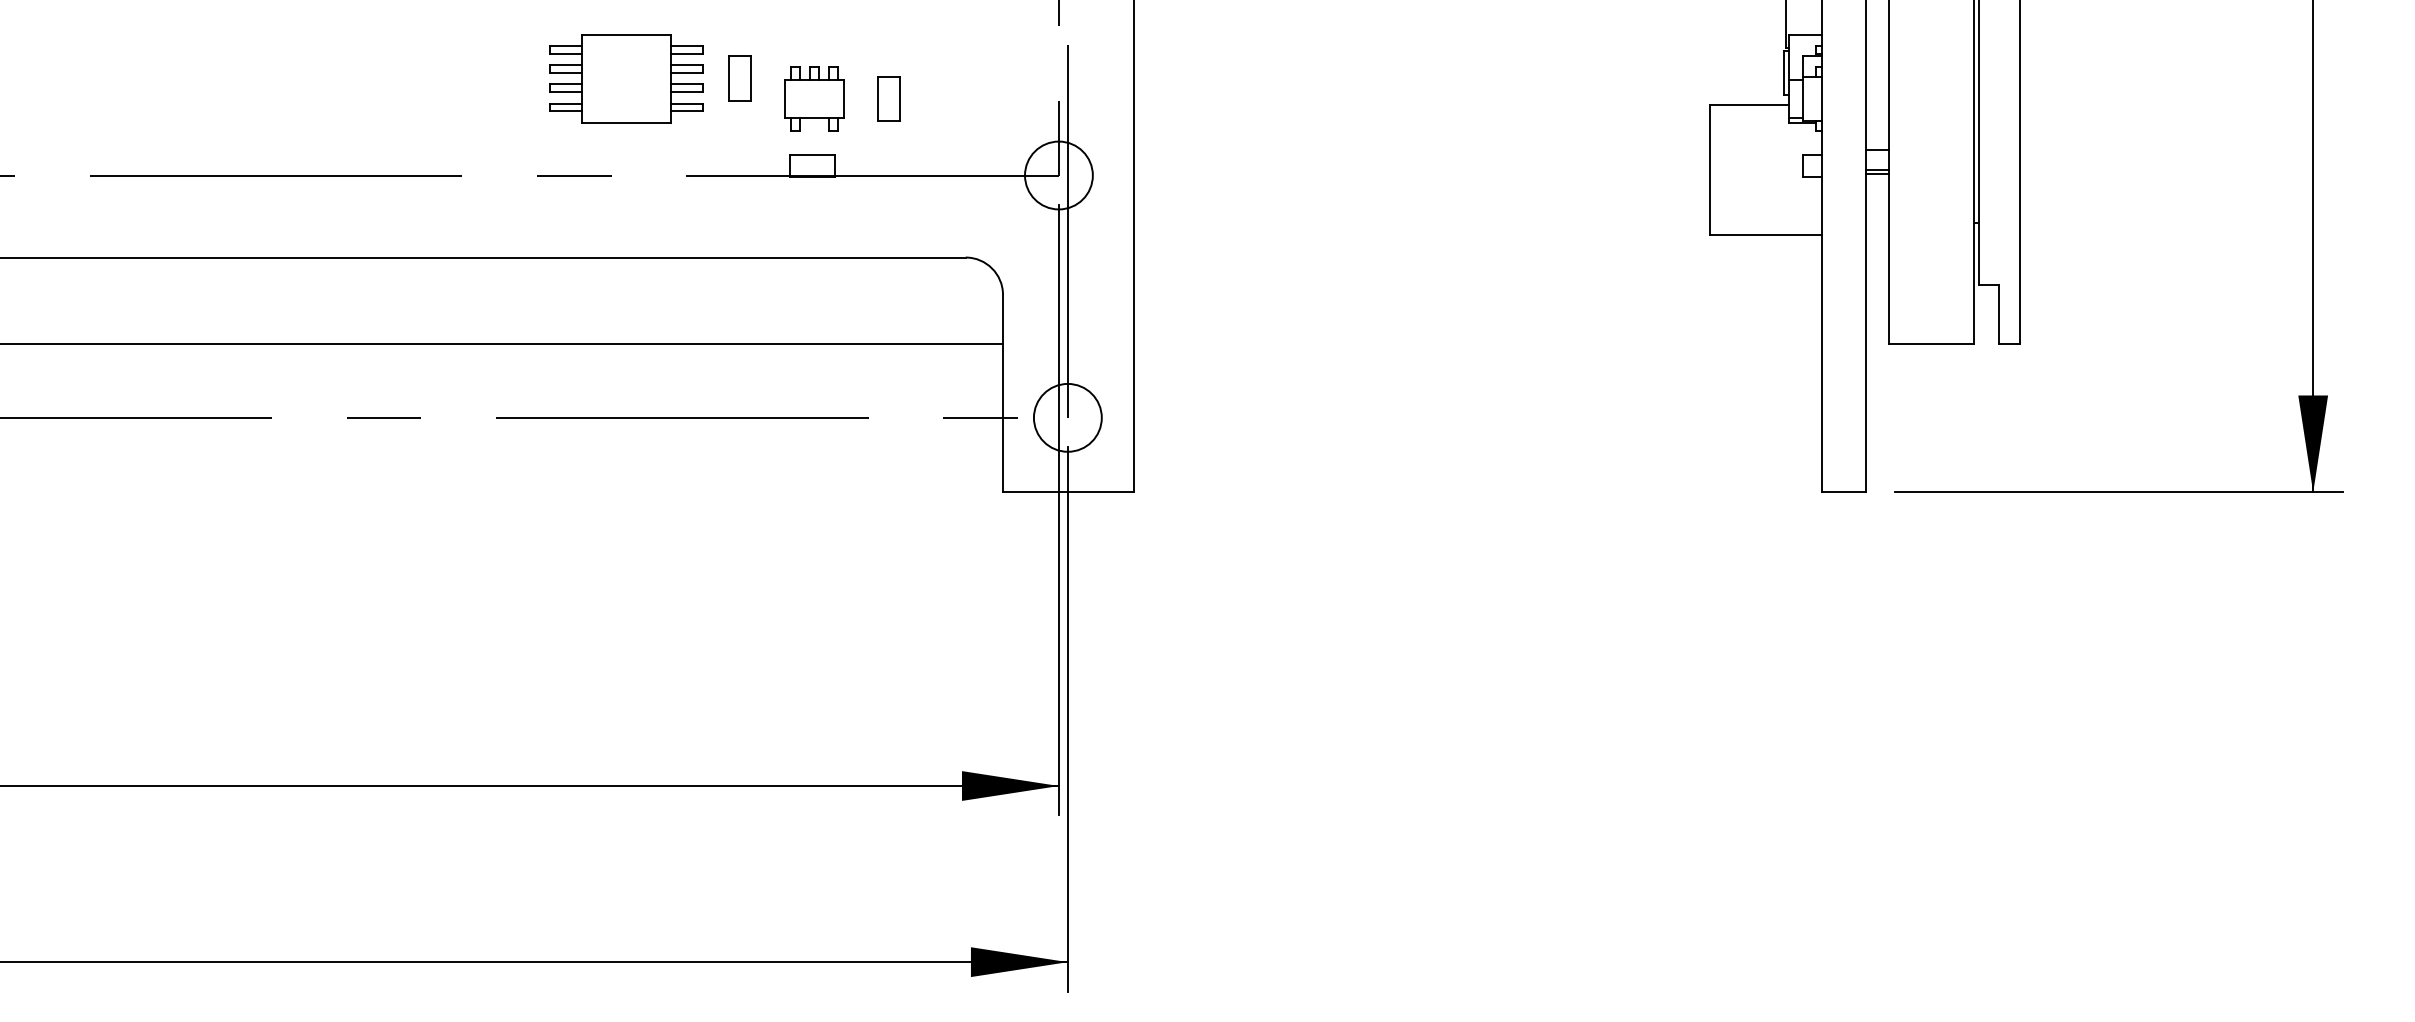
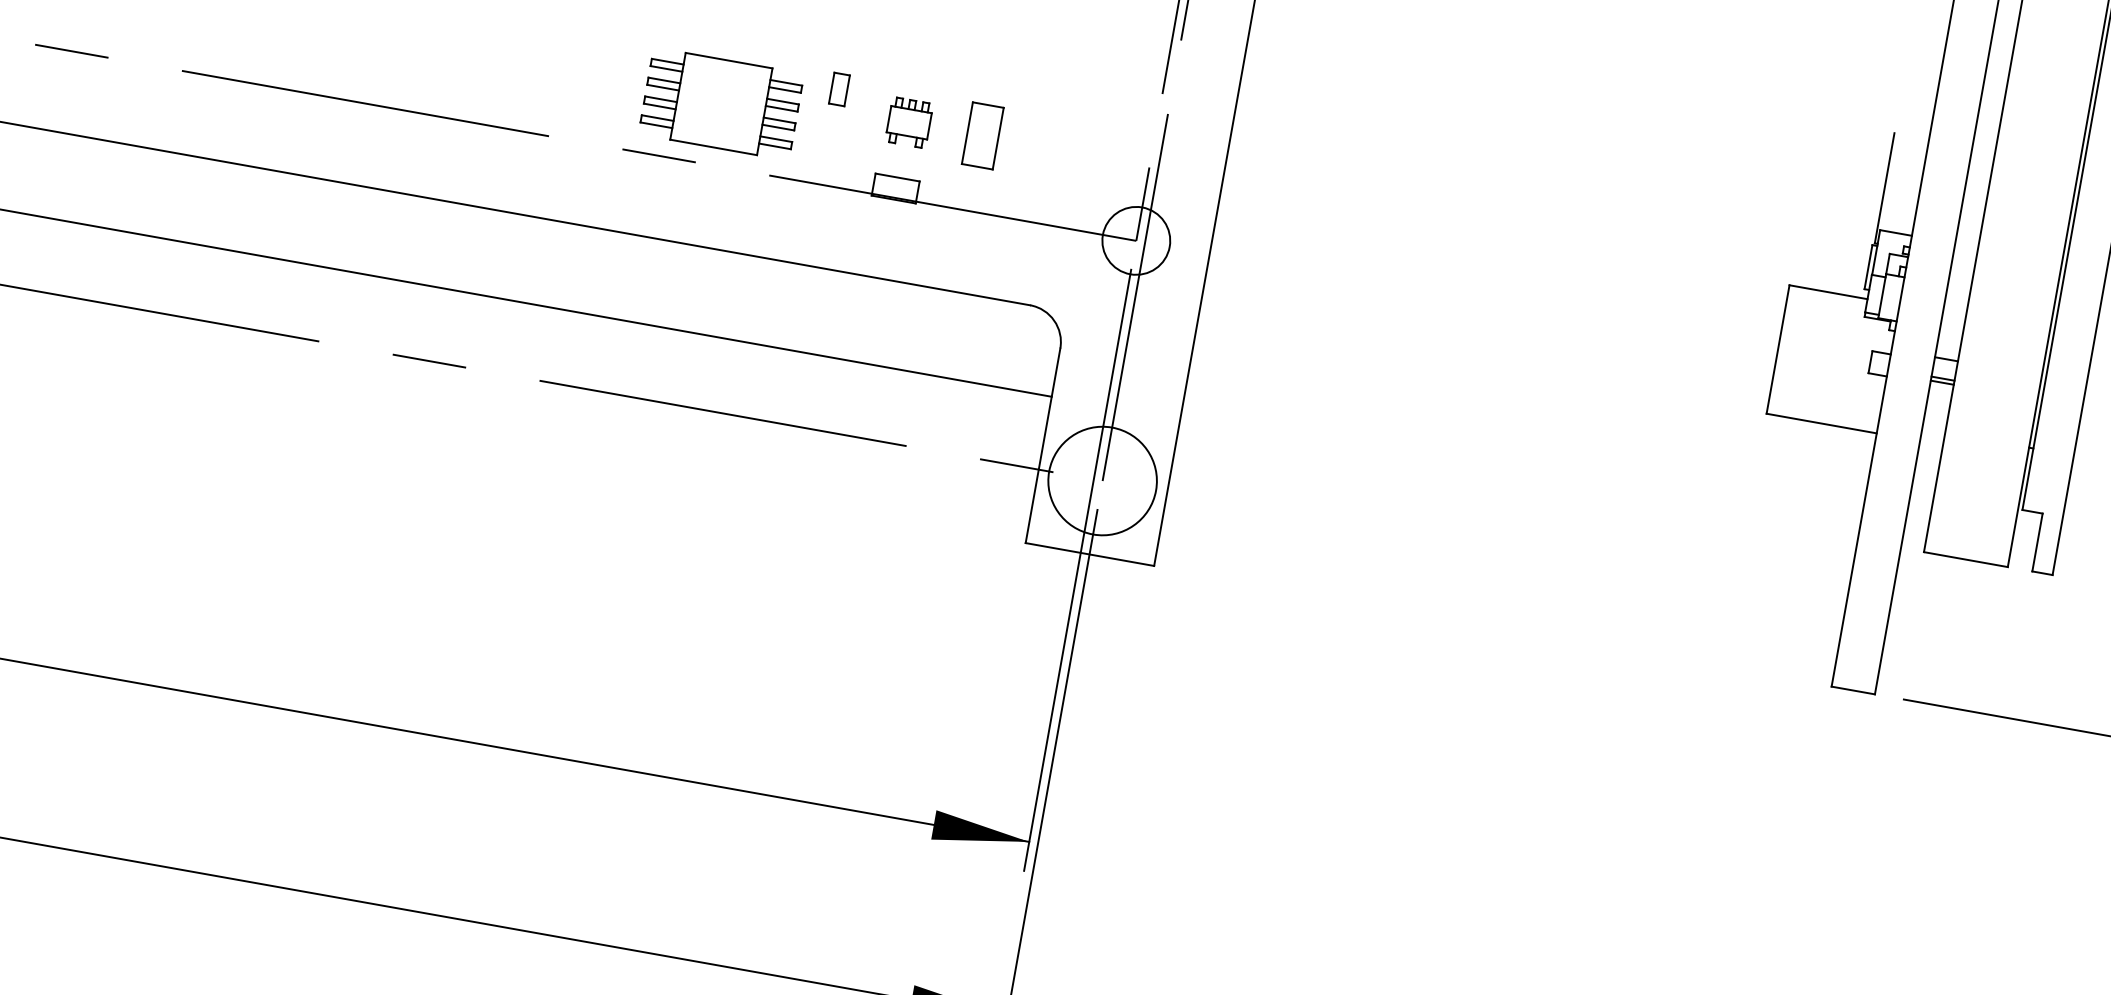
part: (626, 78) -> (721, 103), moved
part: (739, 78) -> (838, 89), size x0.7
part: (814, 98) -> (909, 122), size x0.7
part: (888, 98) -> (982, 135), size x1.4
circle: (1067, 417) -> (1102, 480), size x1.6

